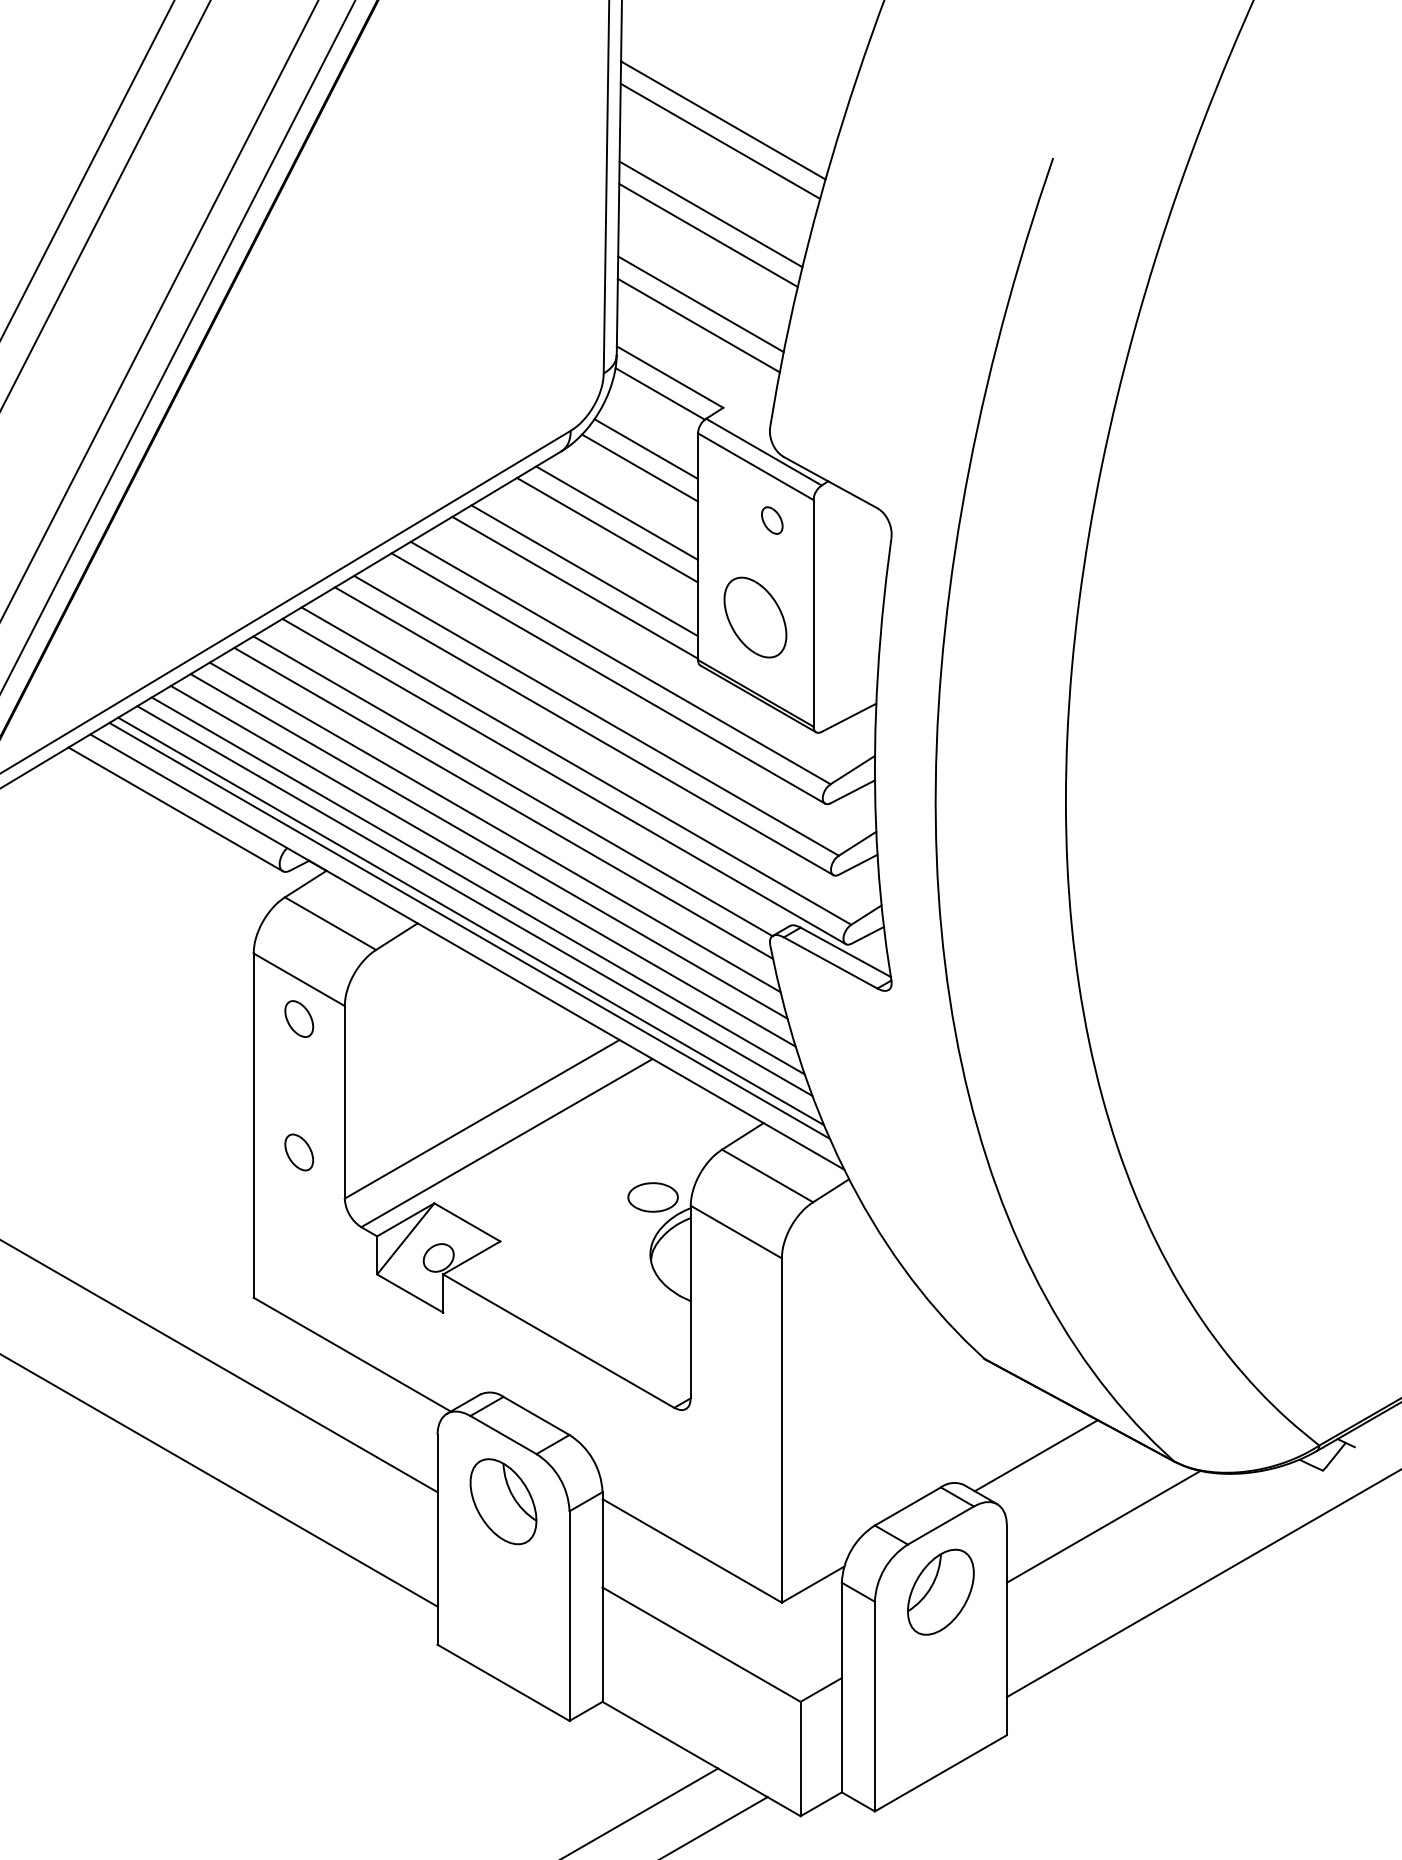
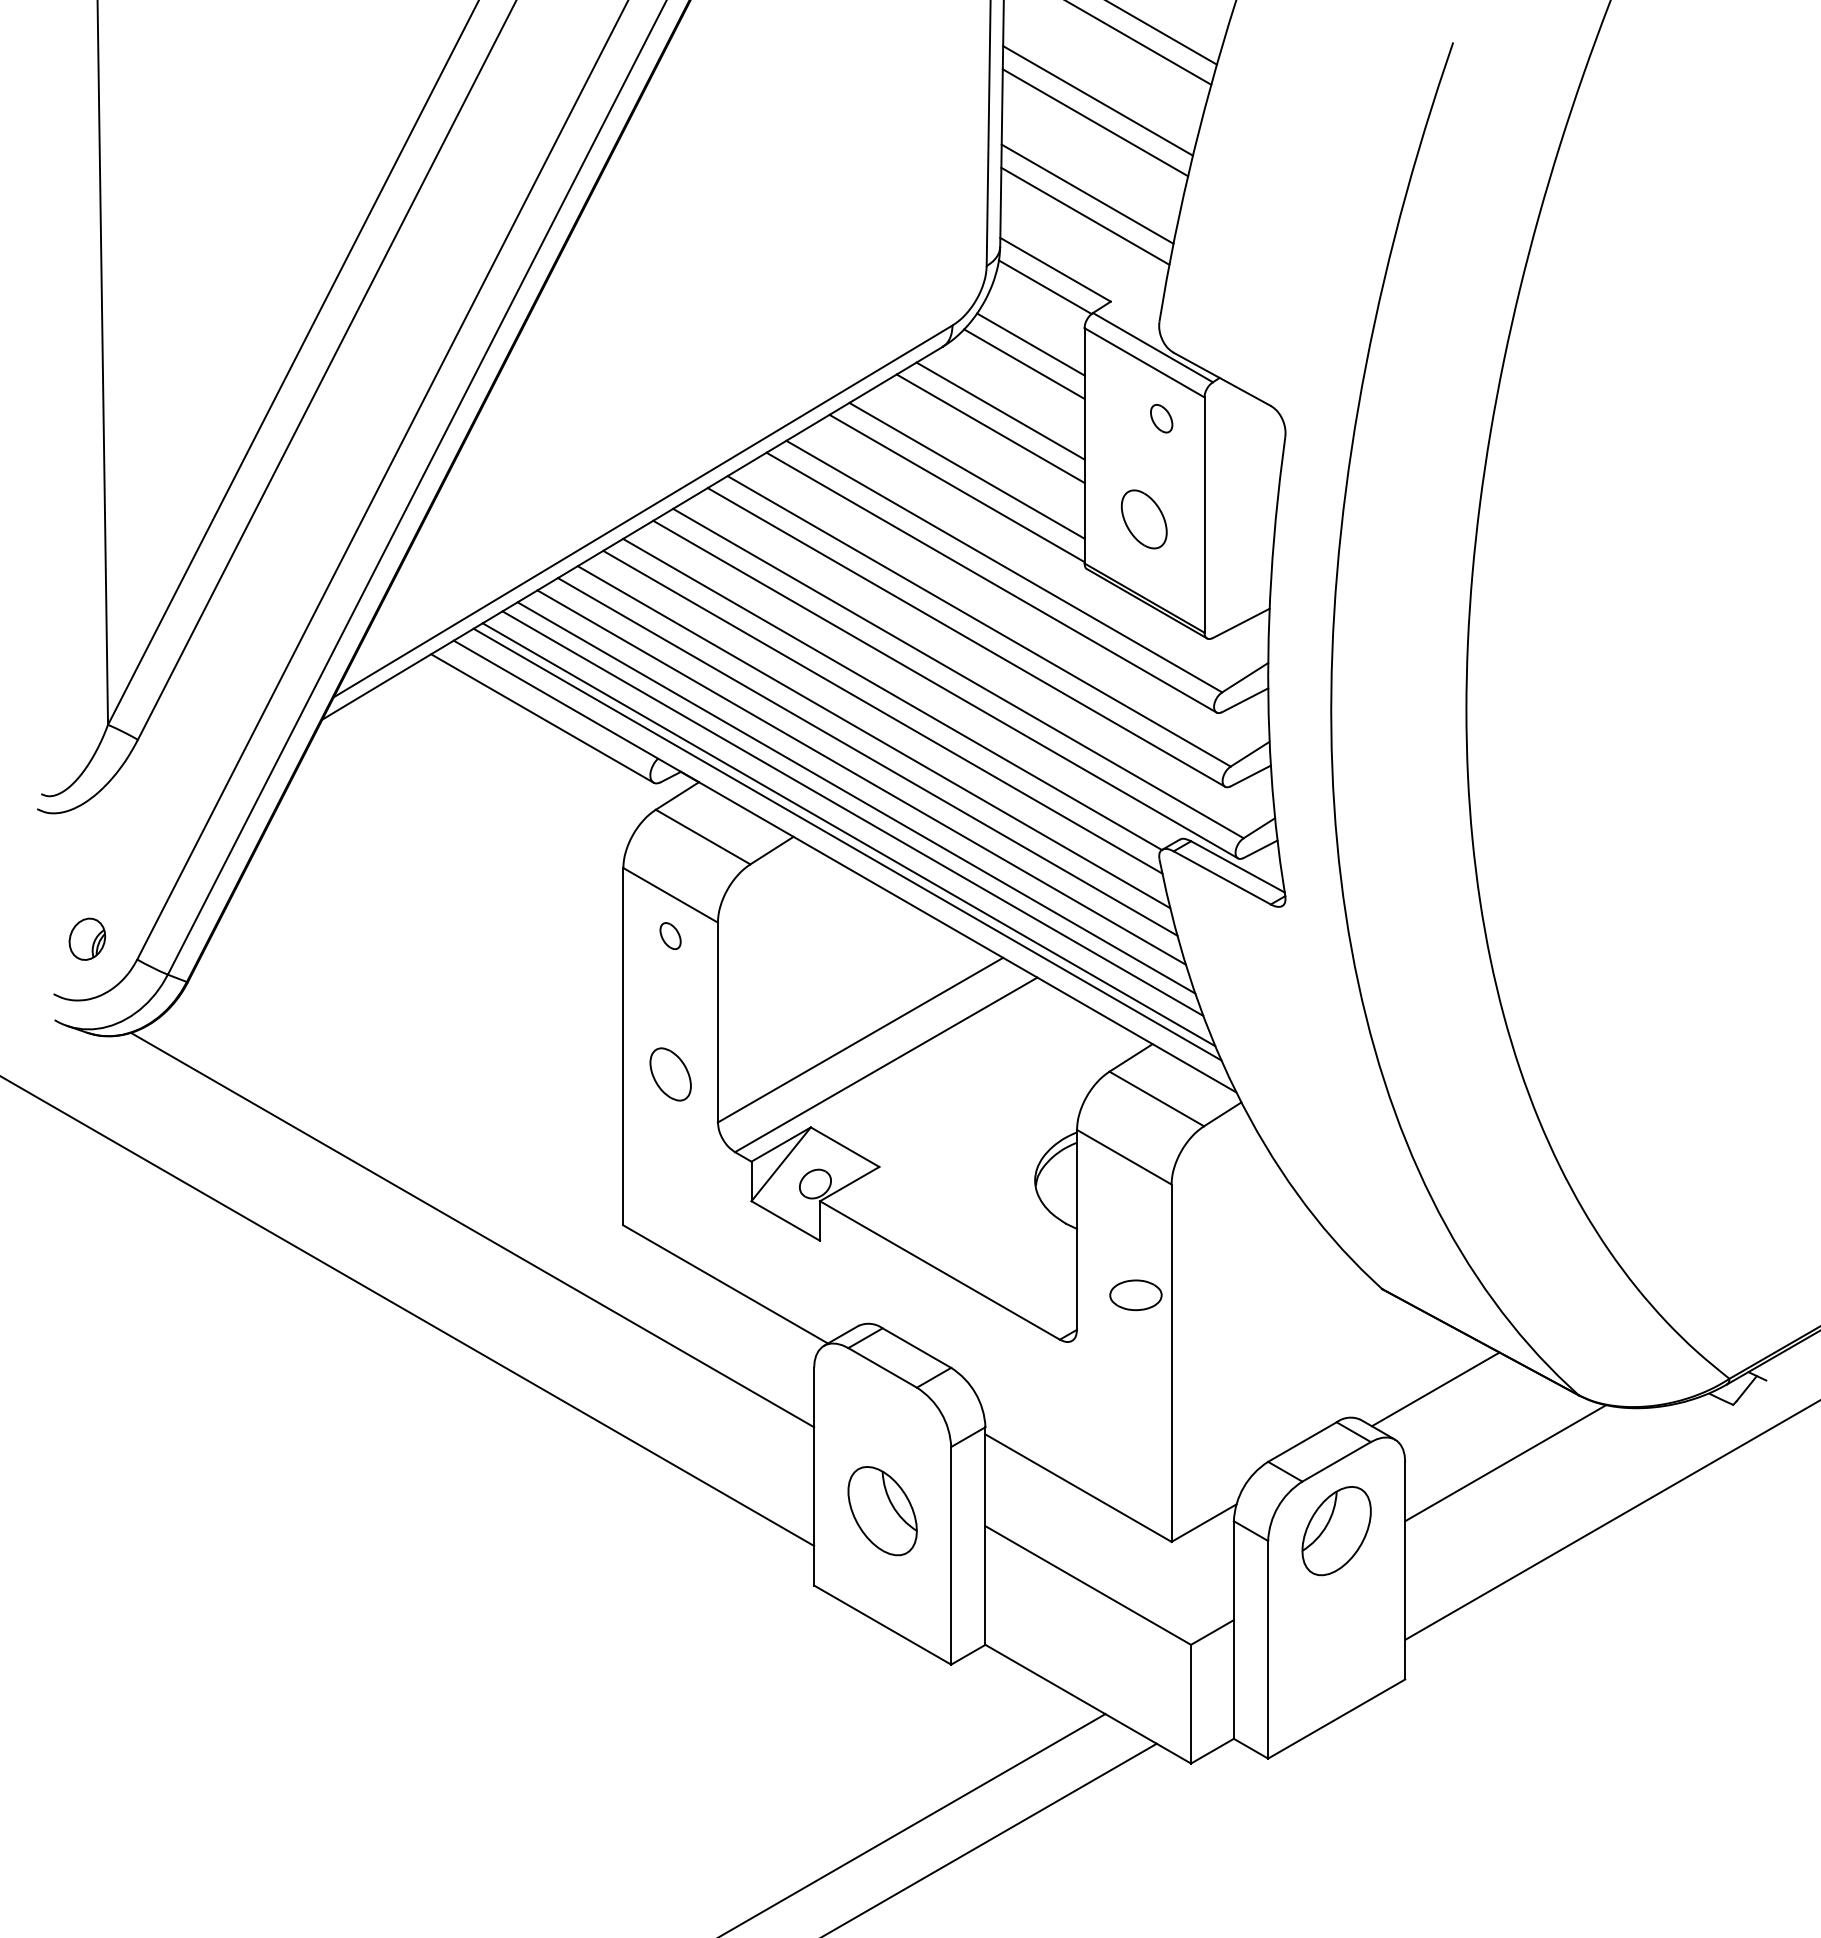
part: (755, 617) -> (1144, 519), size x0.7
part: (299, 1018) -> (670, 935), size x0.7
part: (299, 1152) -> (670, 1074), size x1.4
part: (652, 1197) -> (1135, 1295), moved
part: (503, 1502) -> (882, 1511), moved

